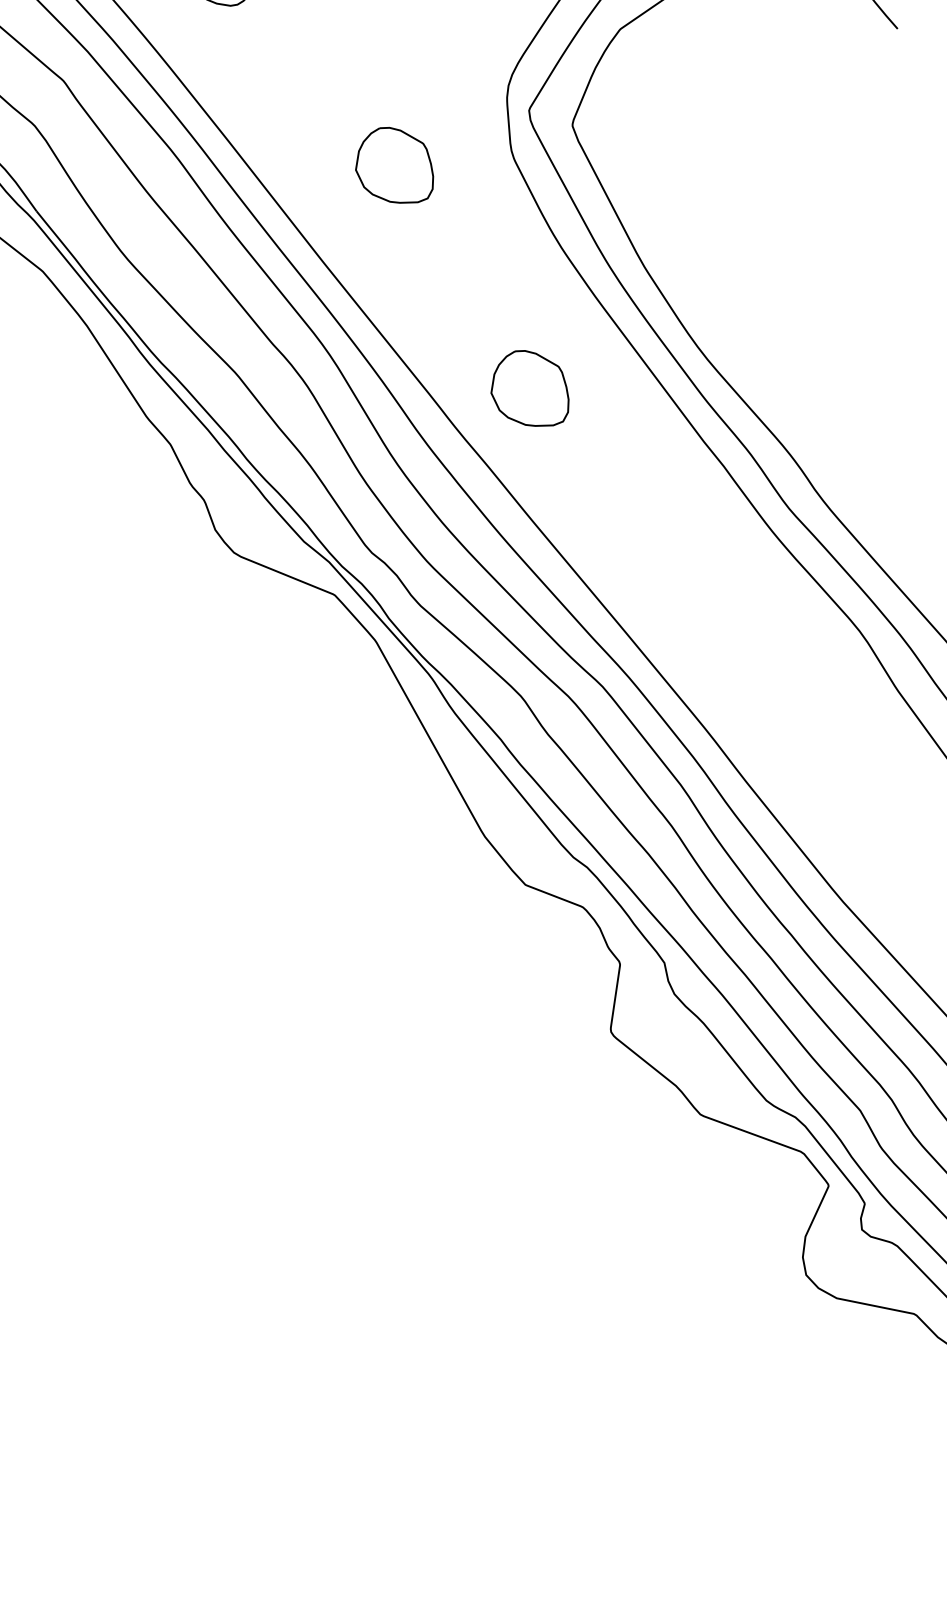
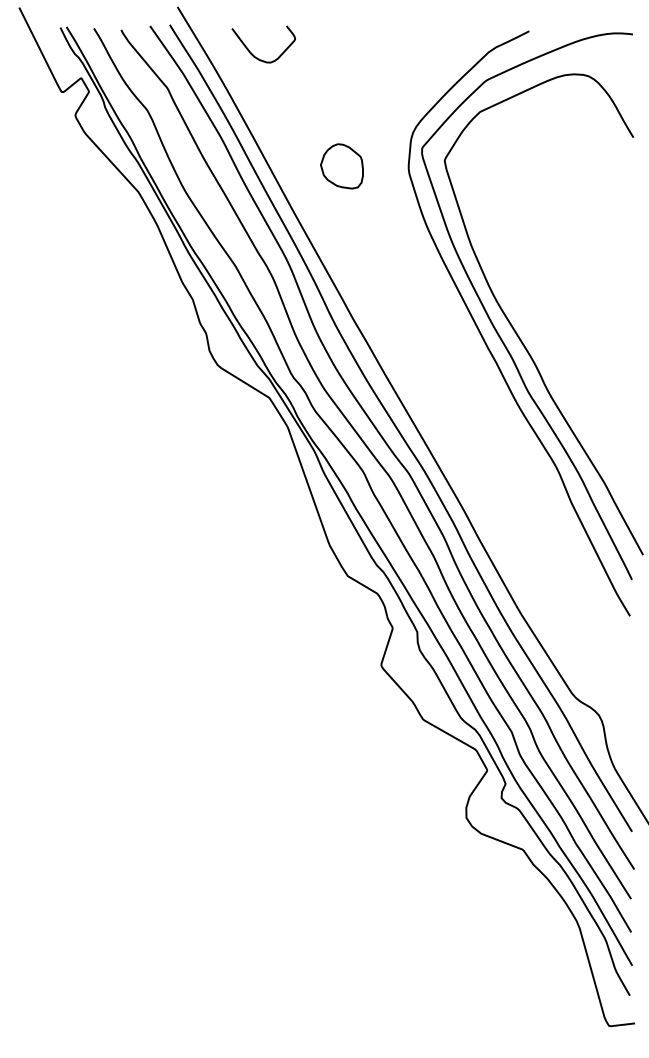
part: (528, 389) -> (395, 302), removed

